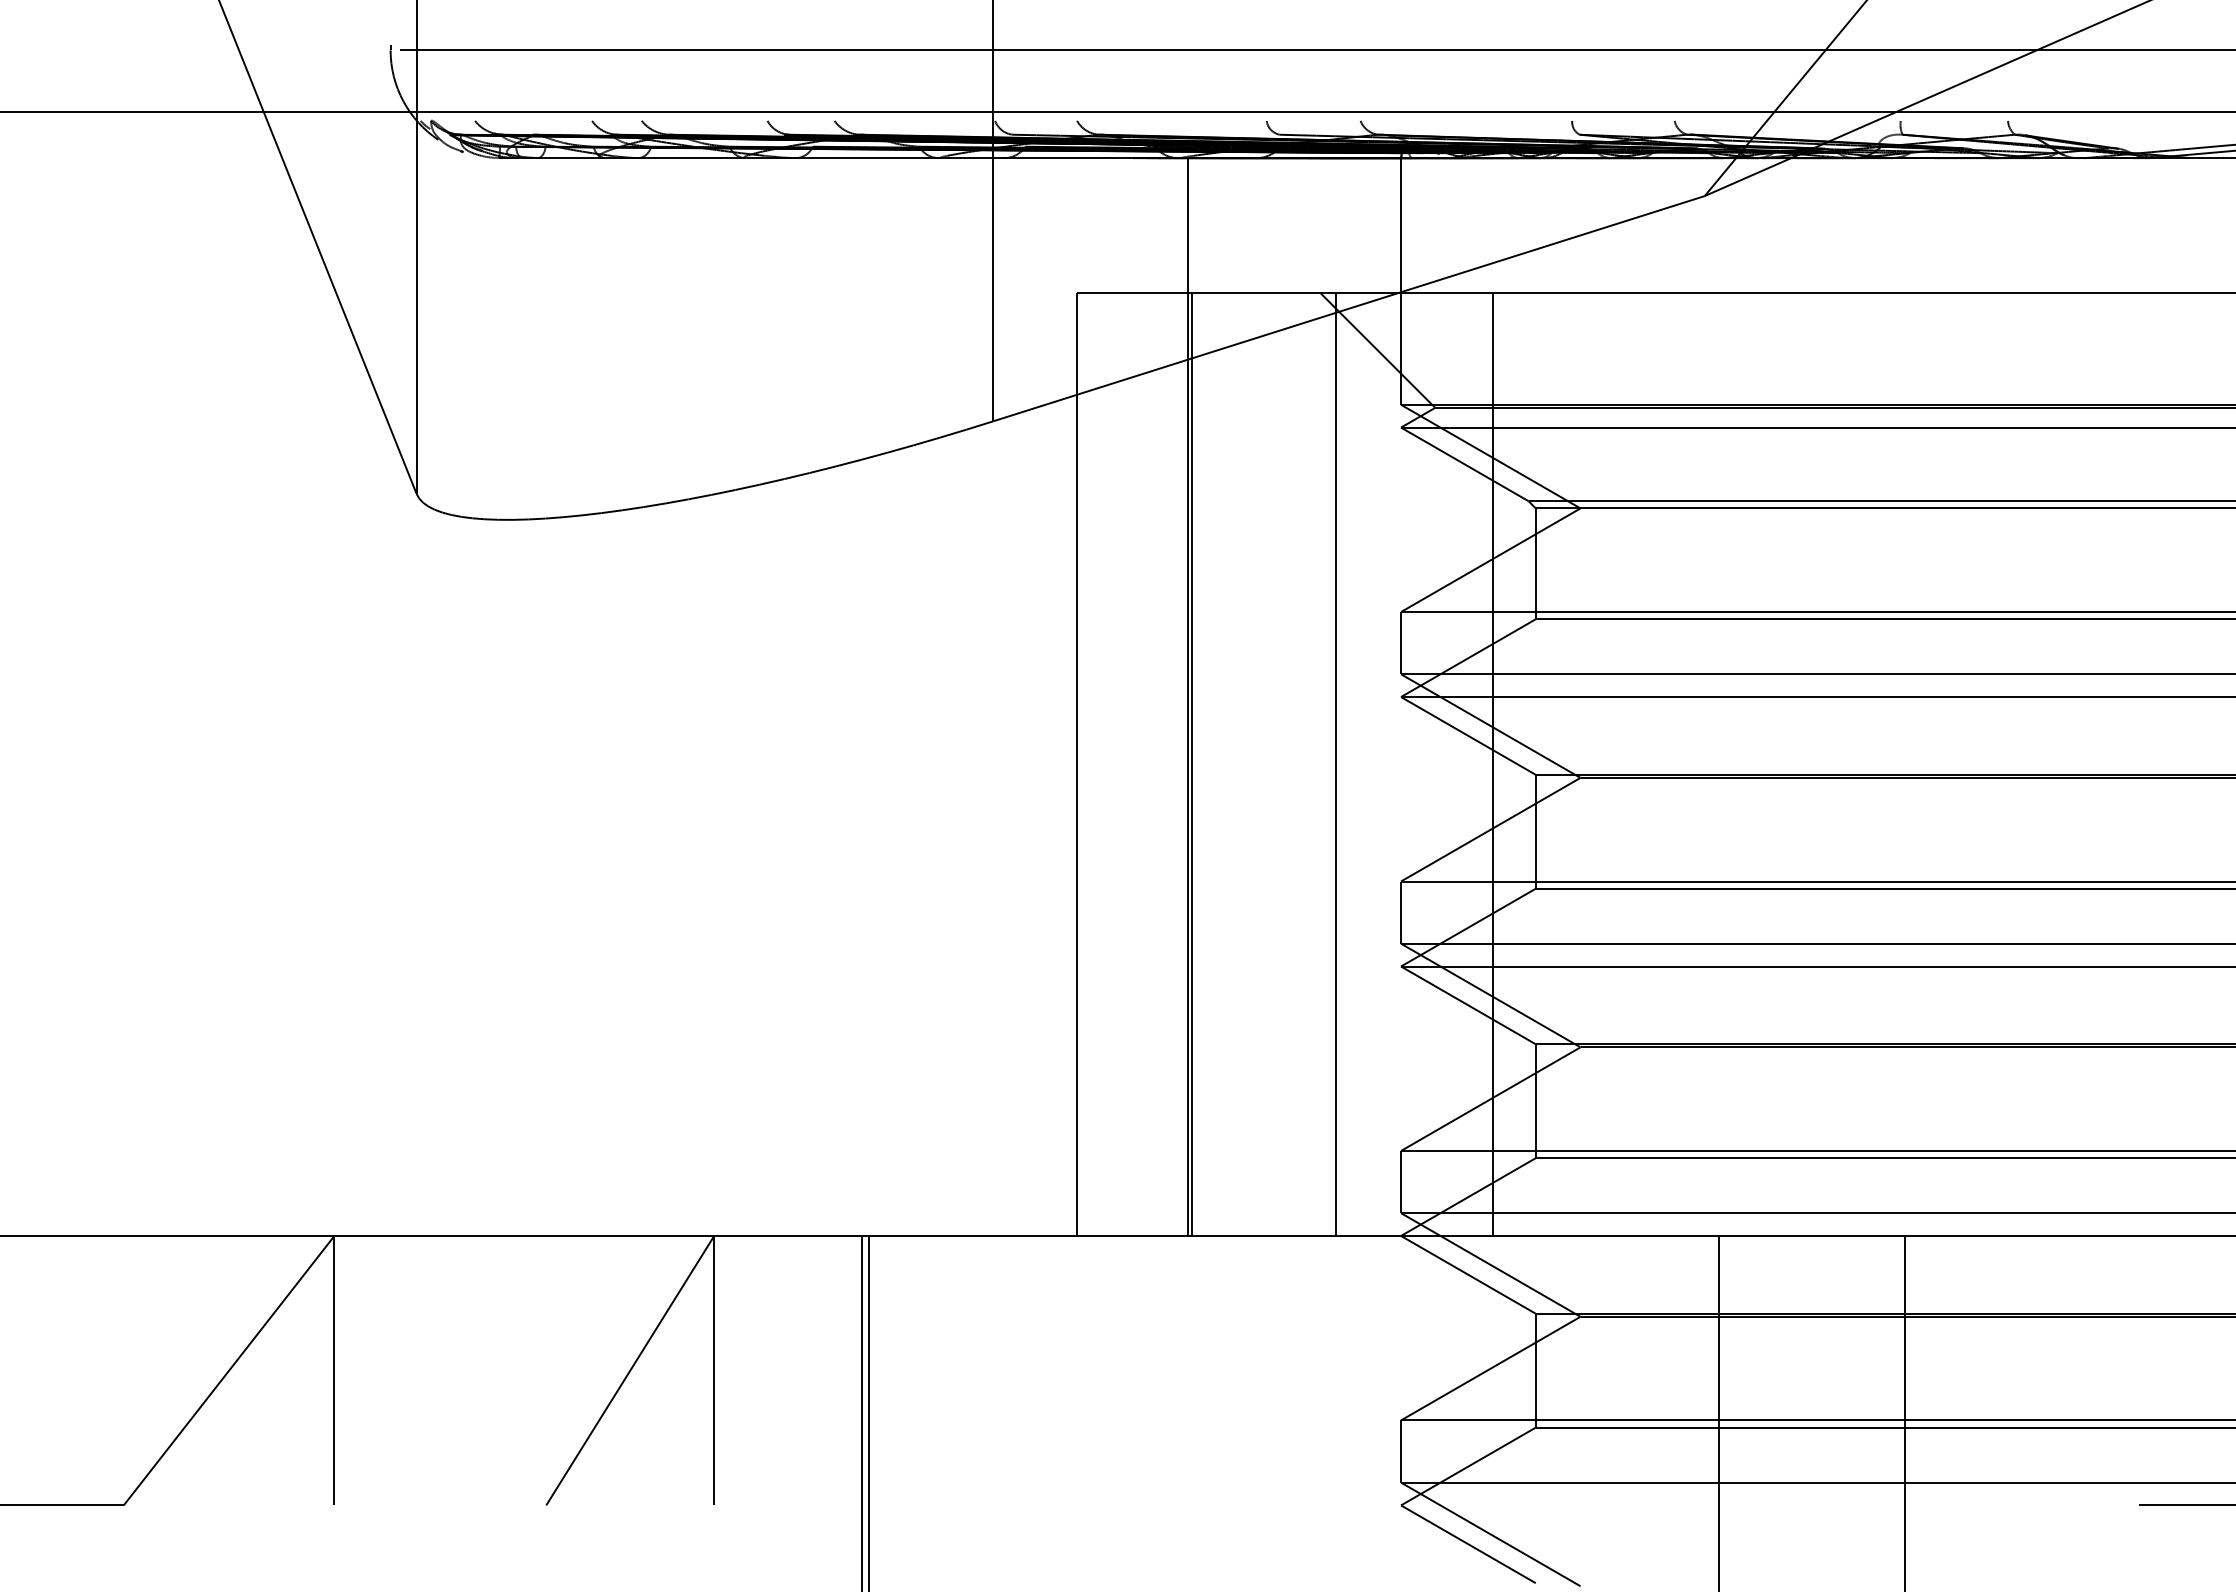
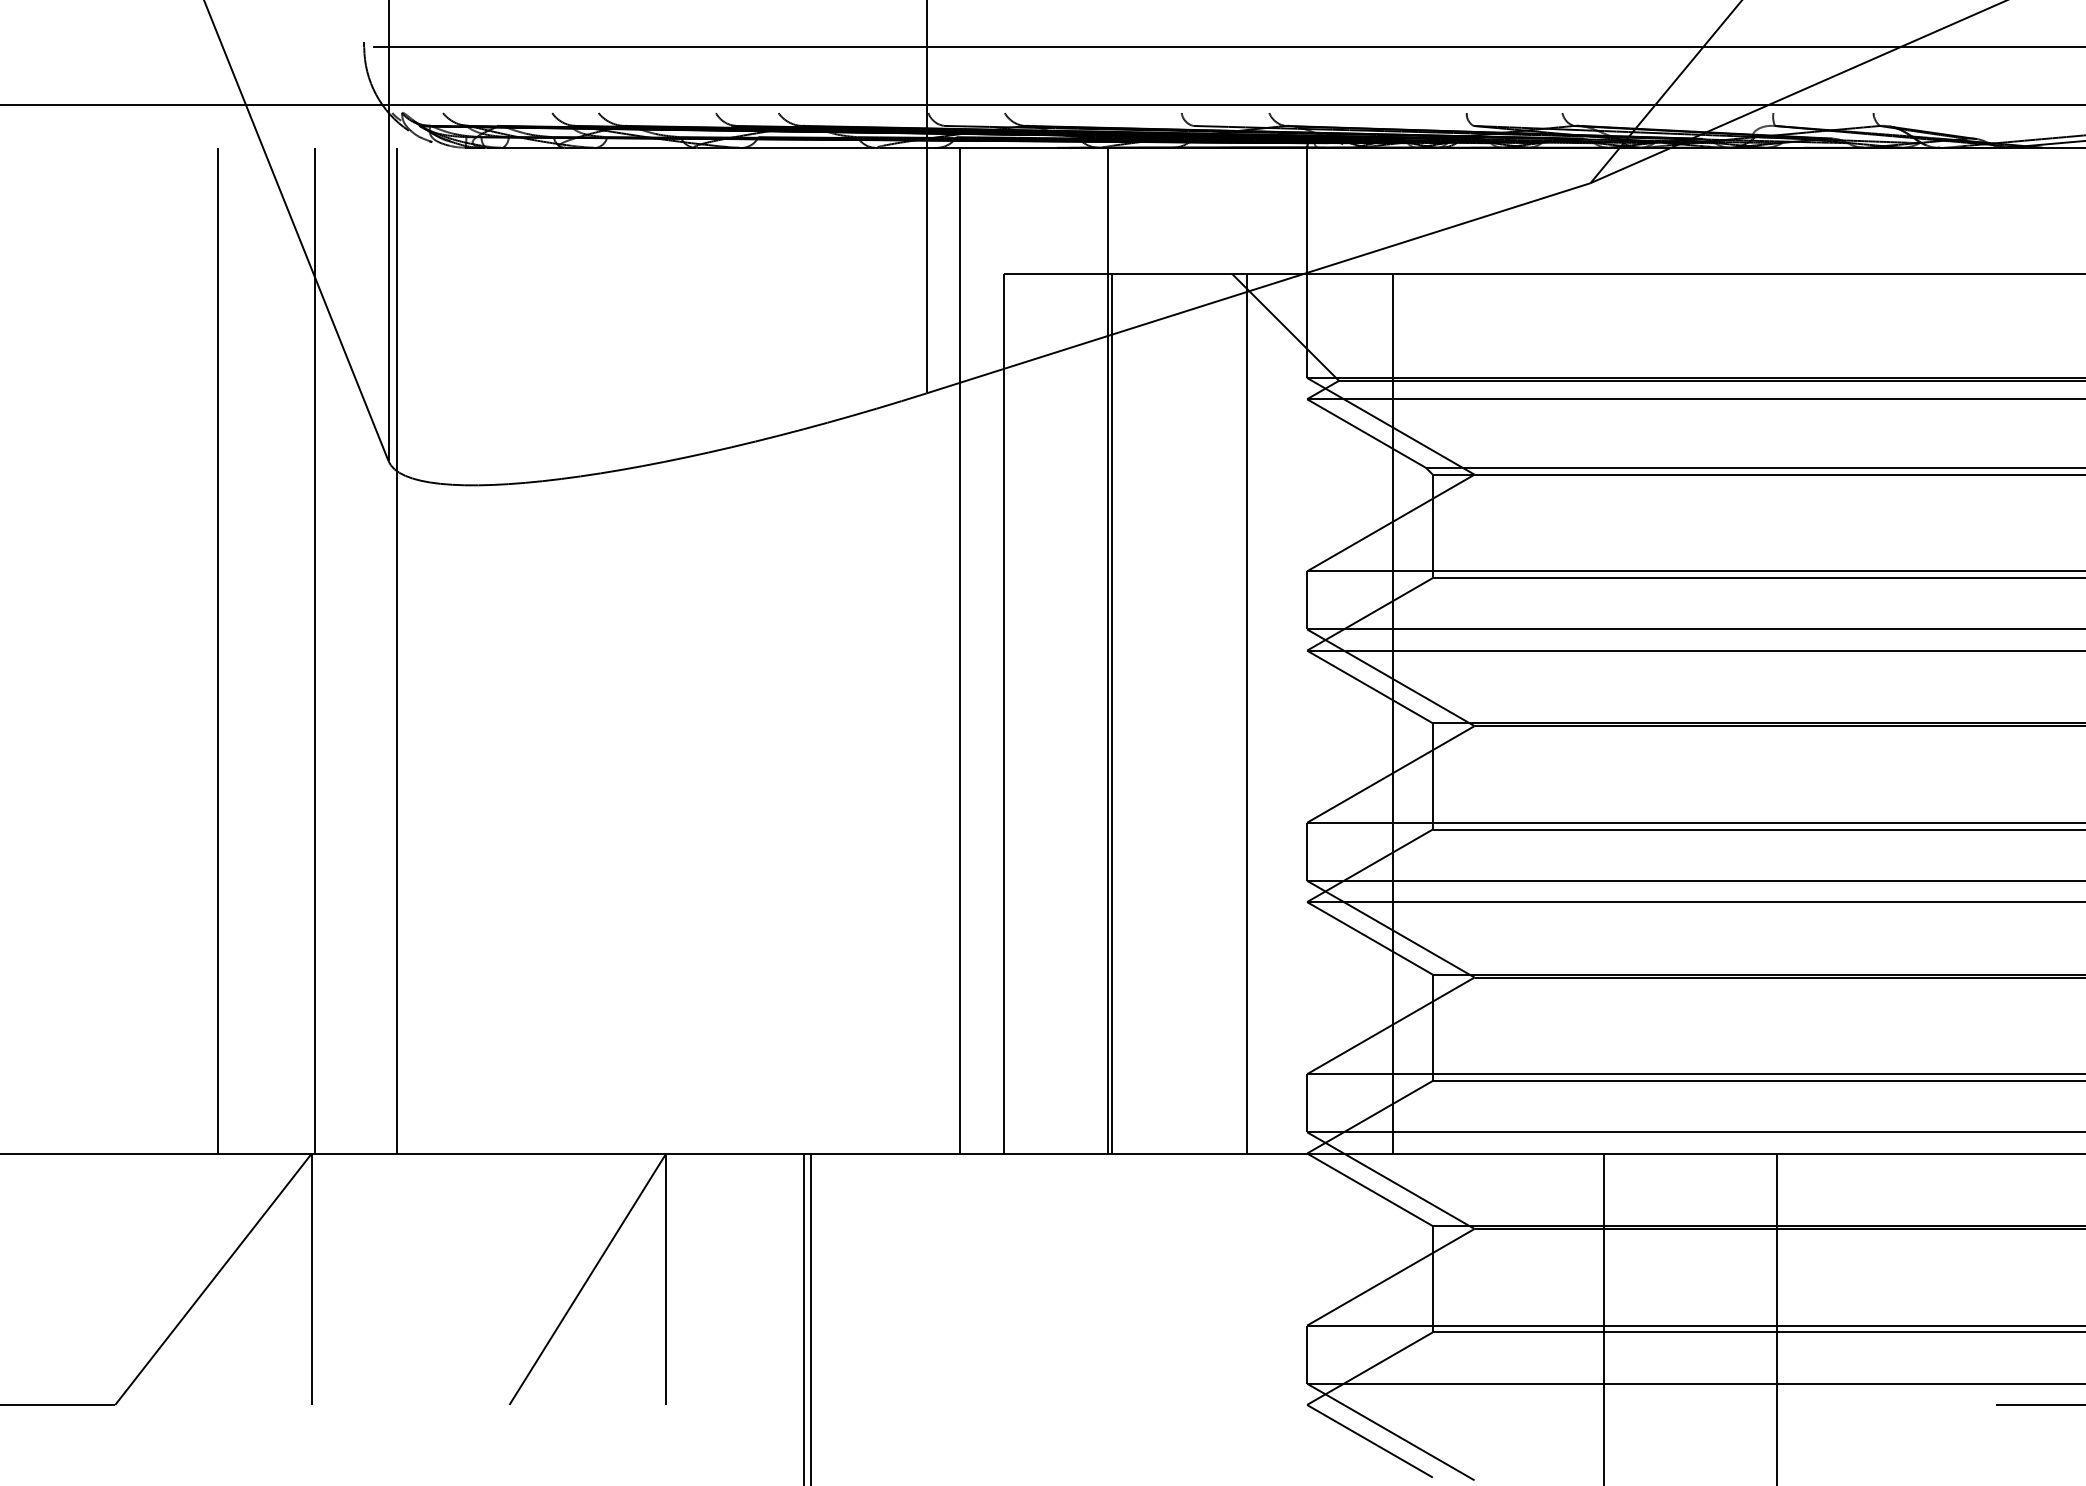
line: (233, 696) -> (217, 650), added
line: (337, 696) -> (314, 650), added
line: (425, 696) -> (396, 650), added
line: (1029, 696) -> (960, 650), added

